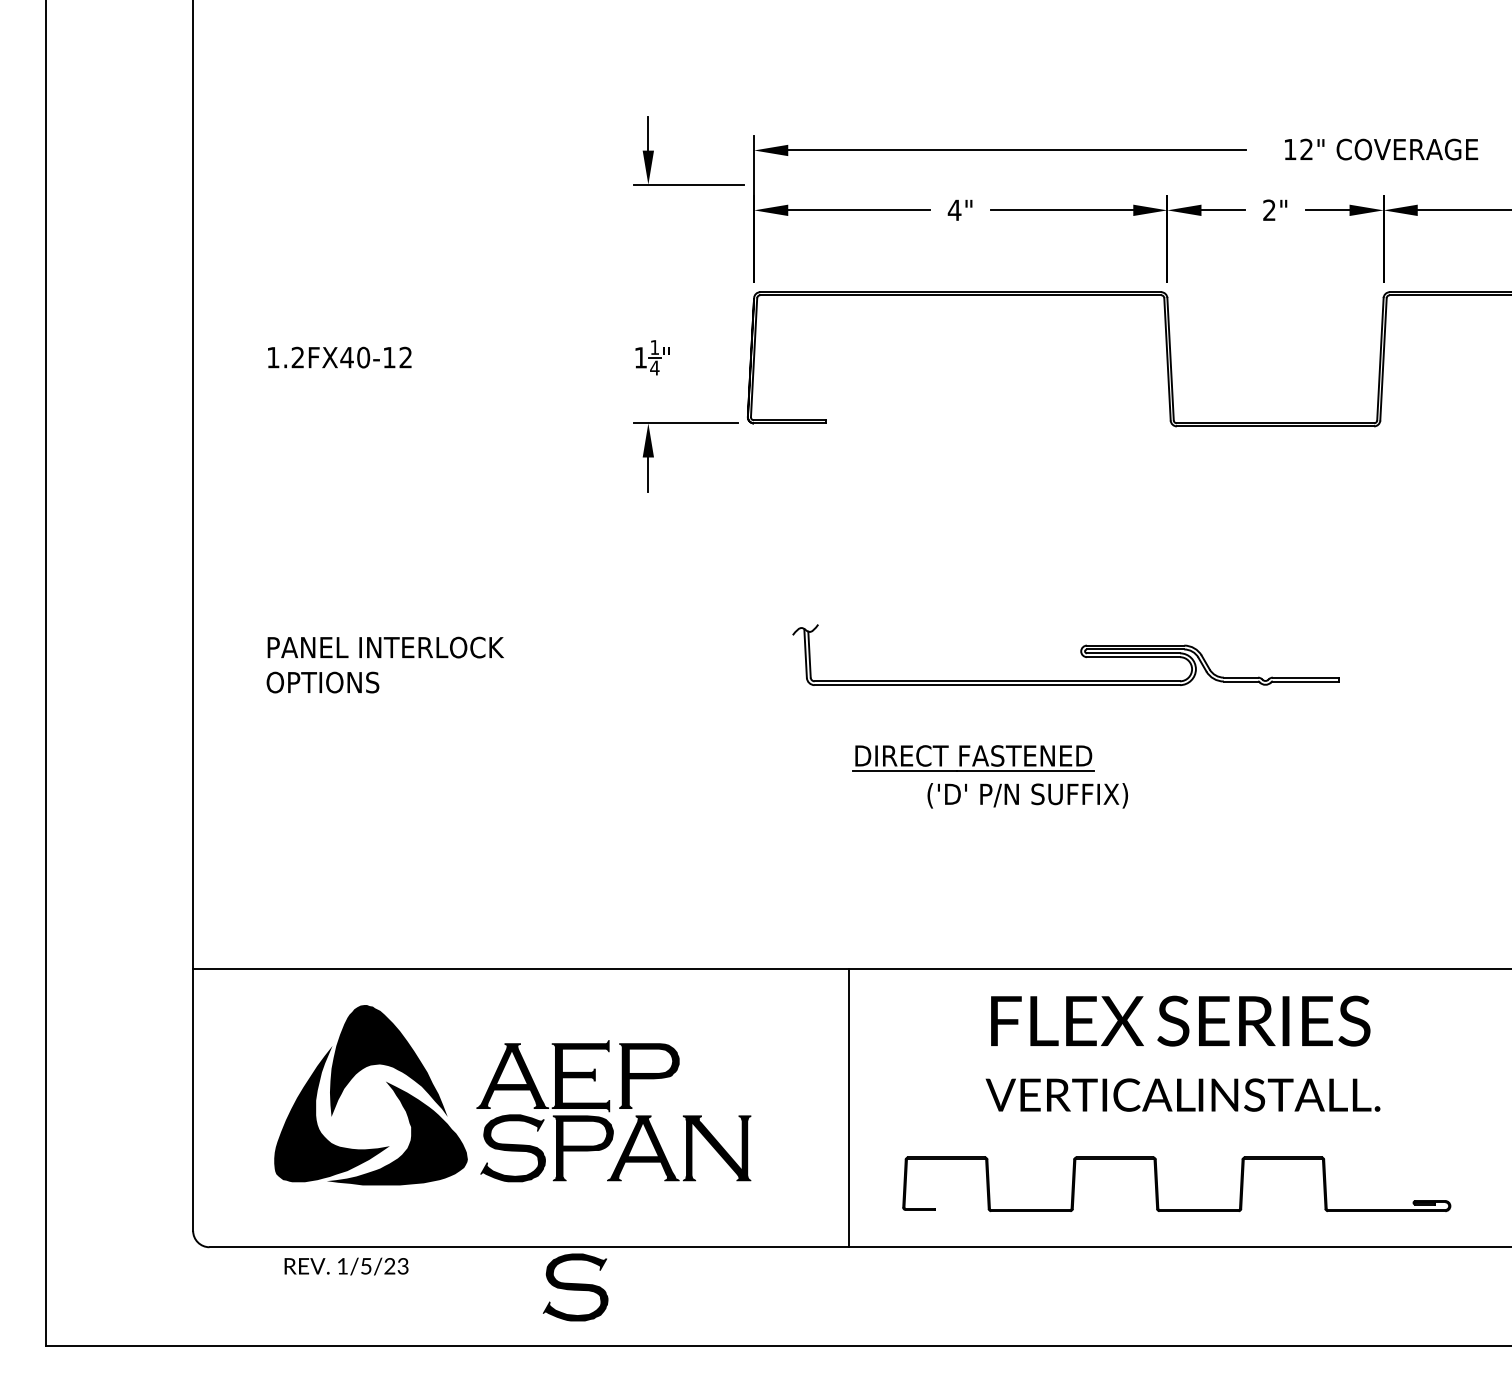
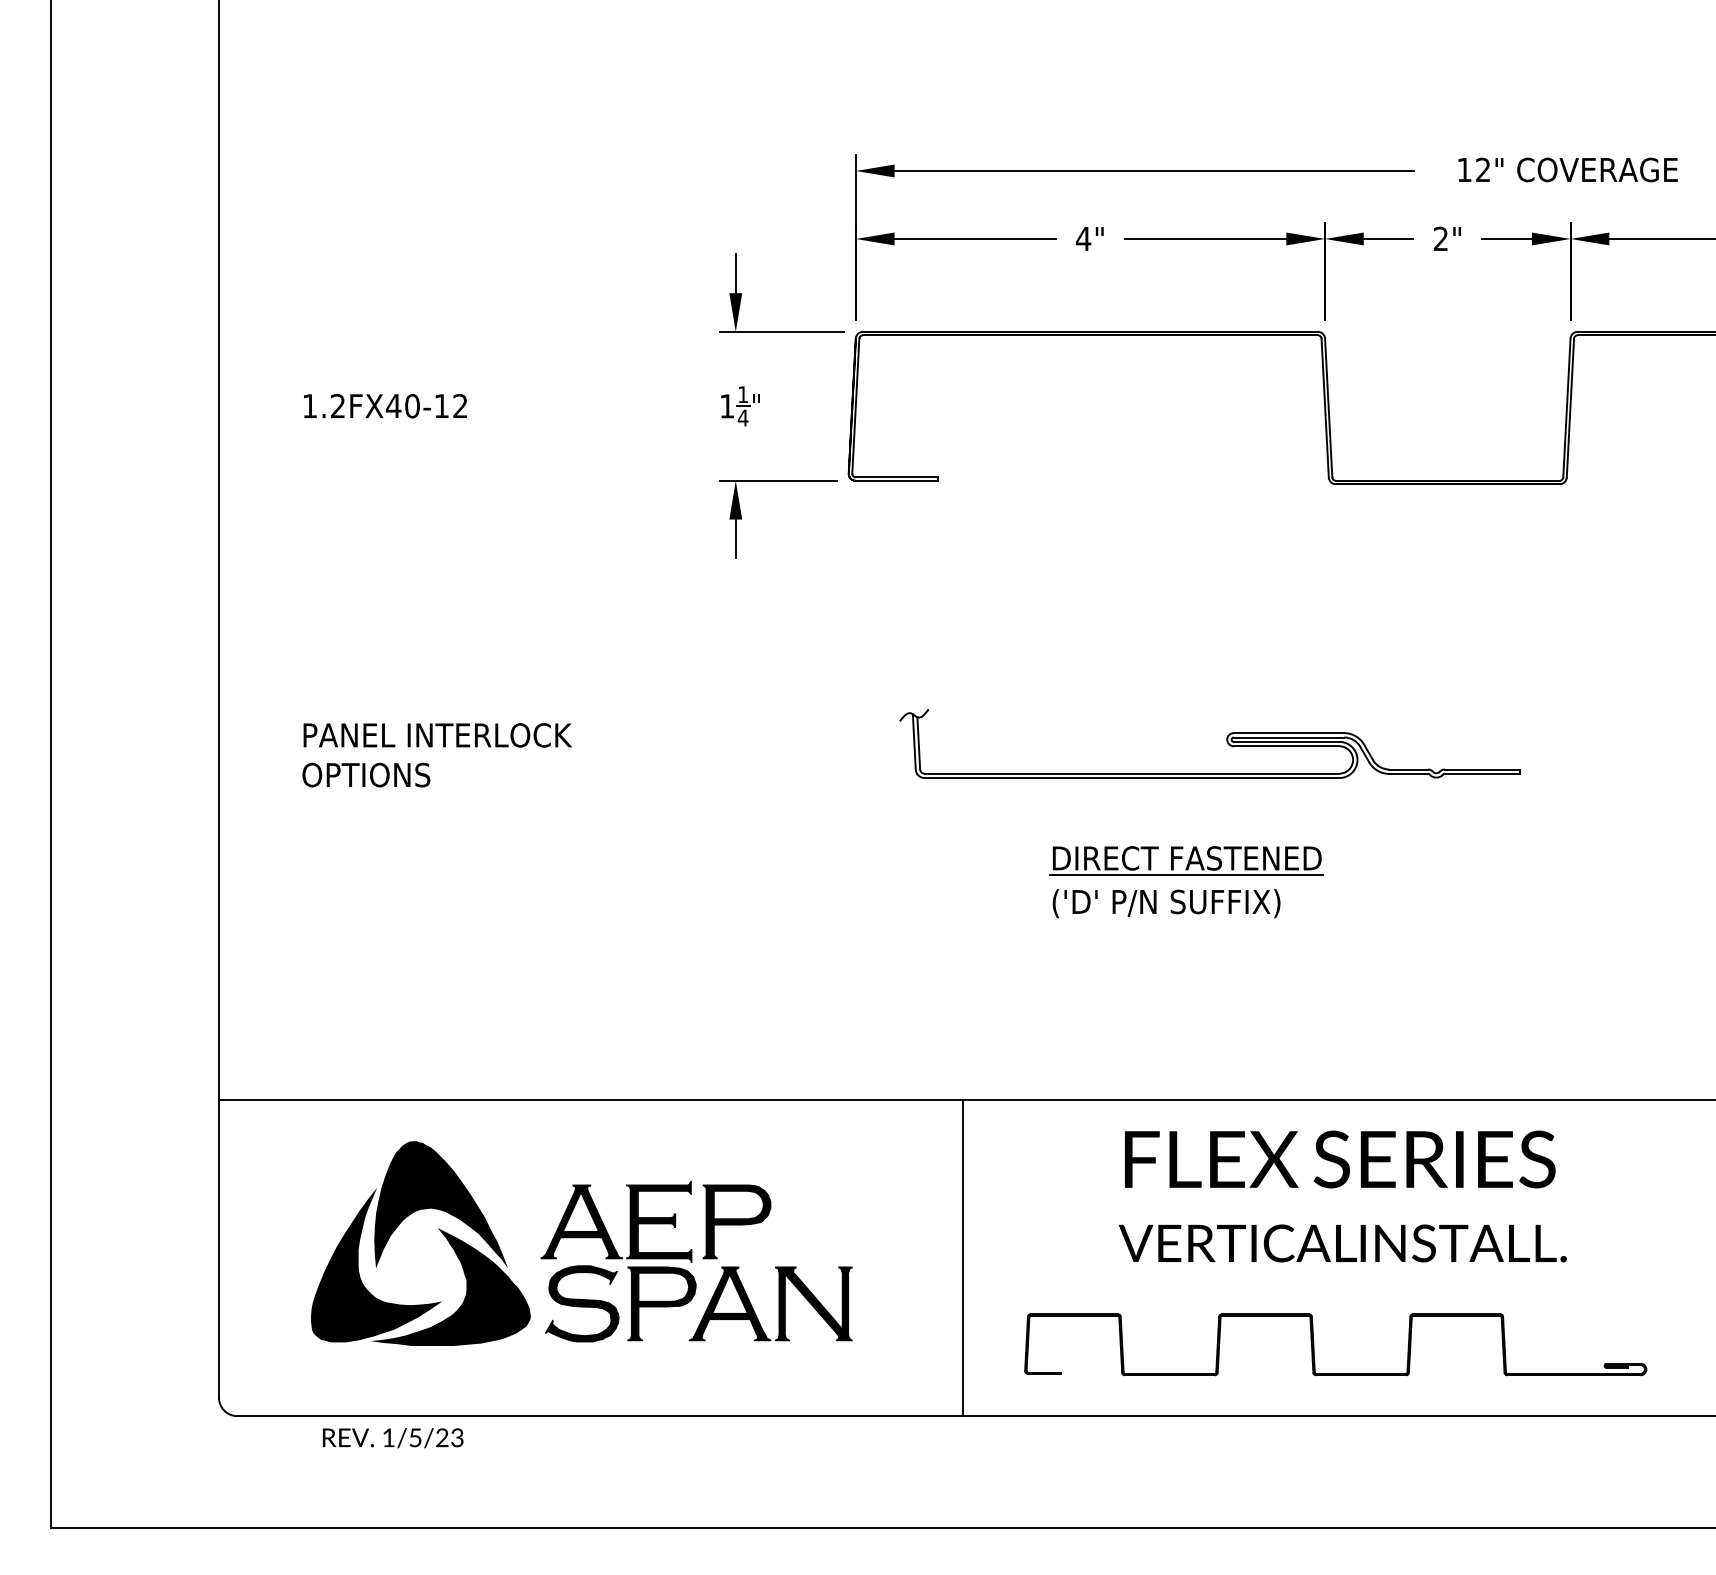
part: (688, 184) -> (781, 331), moved
part: (973, 757) -> (1186, 860), moved
part: (575, 1287) -> (653, 1461), removed

